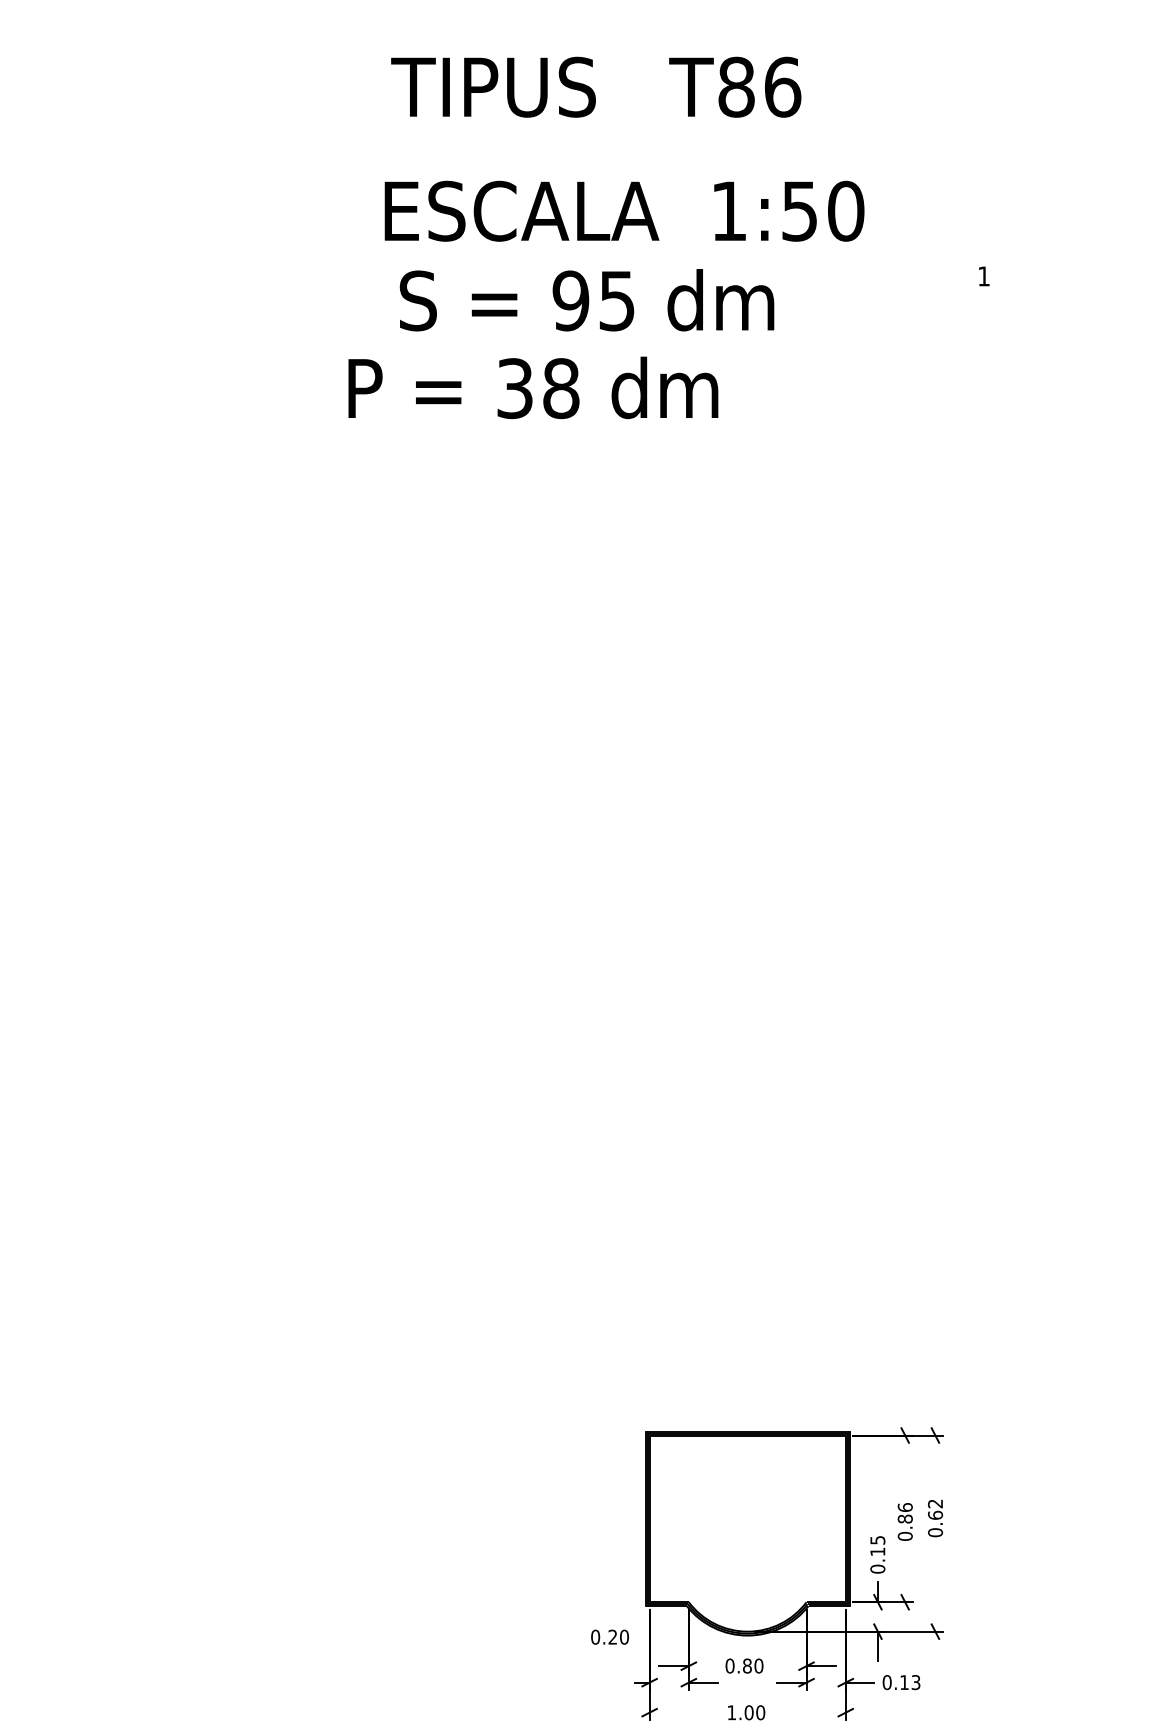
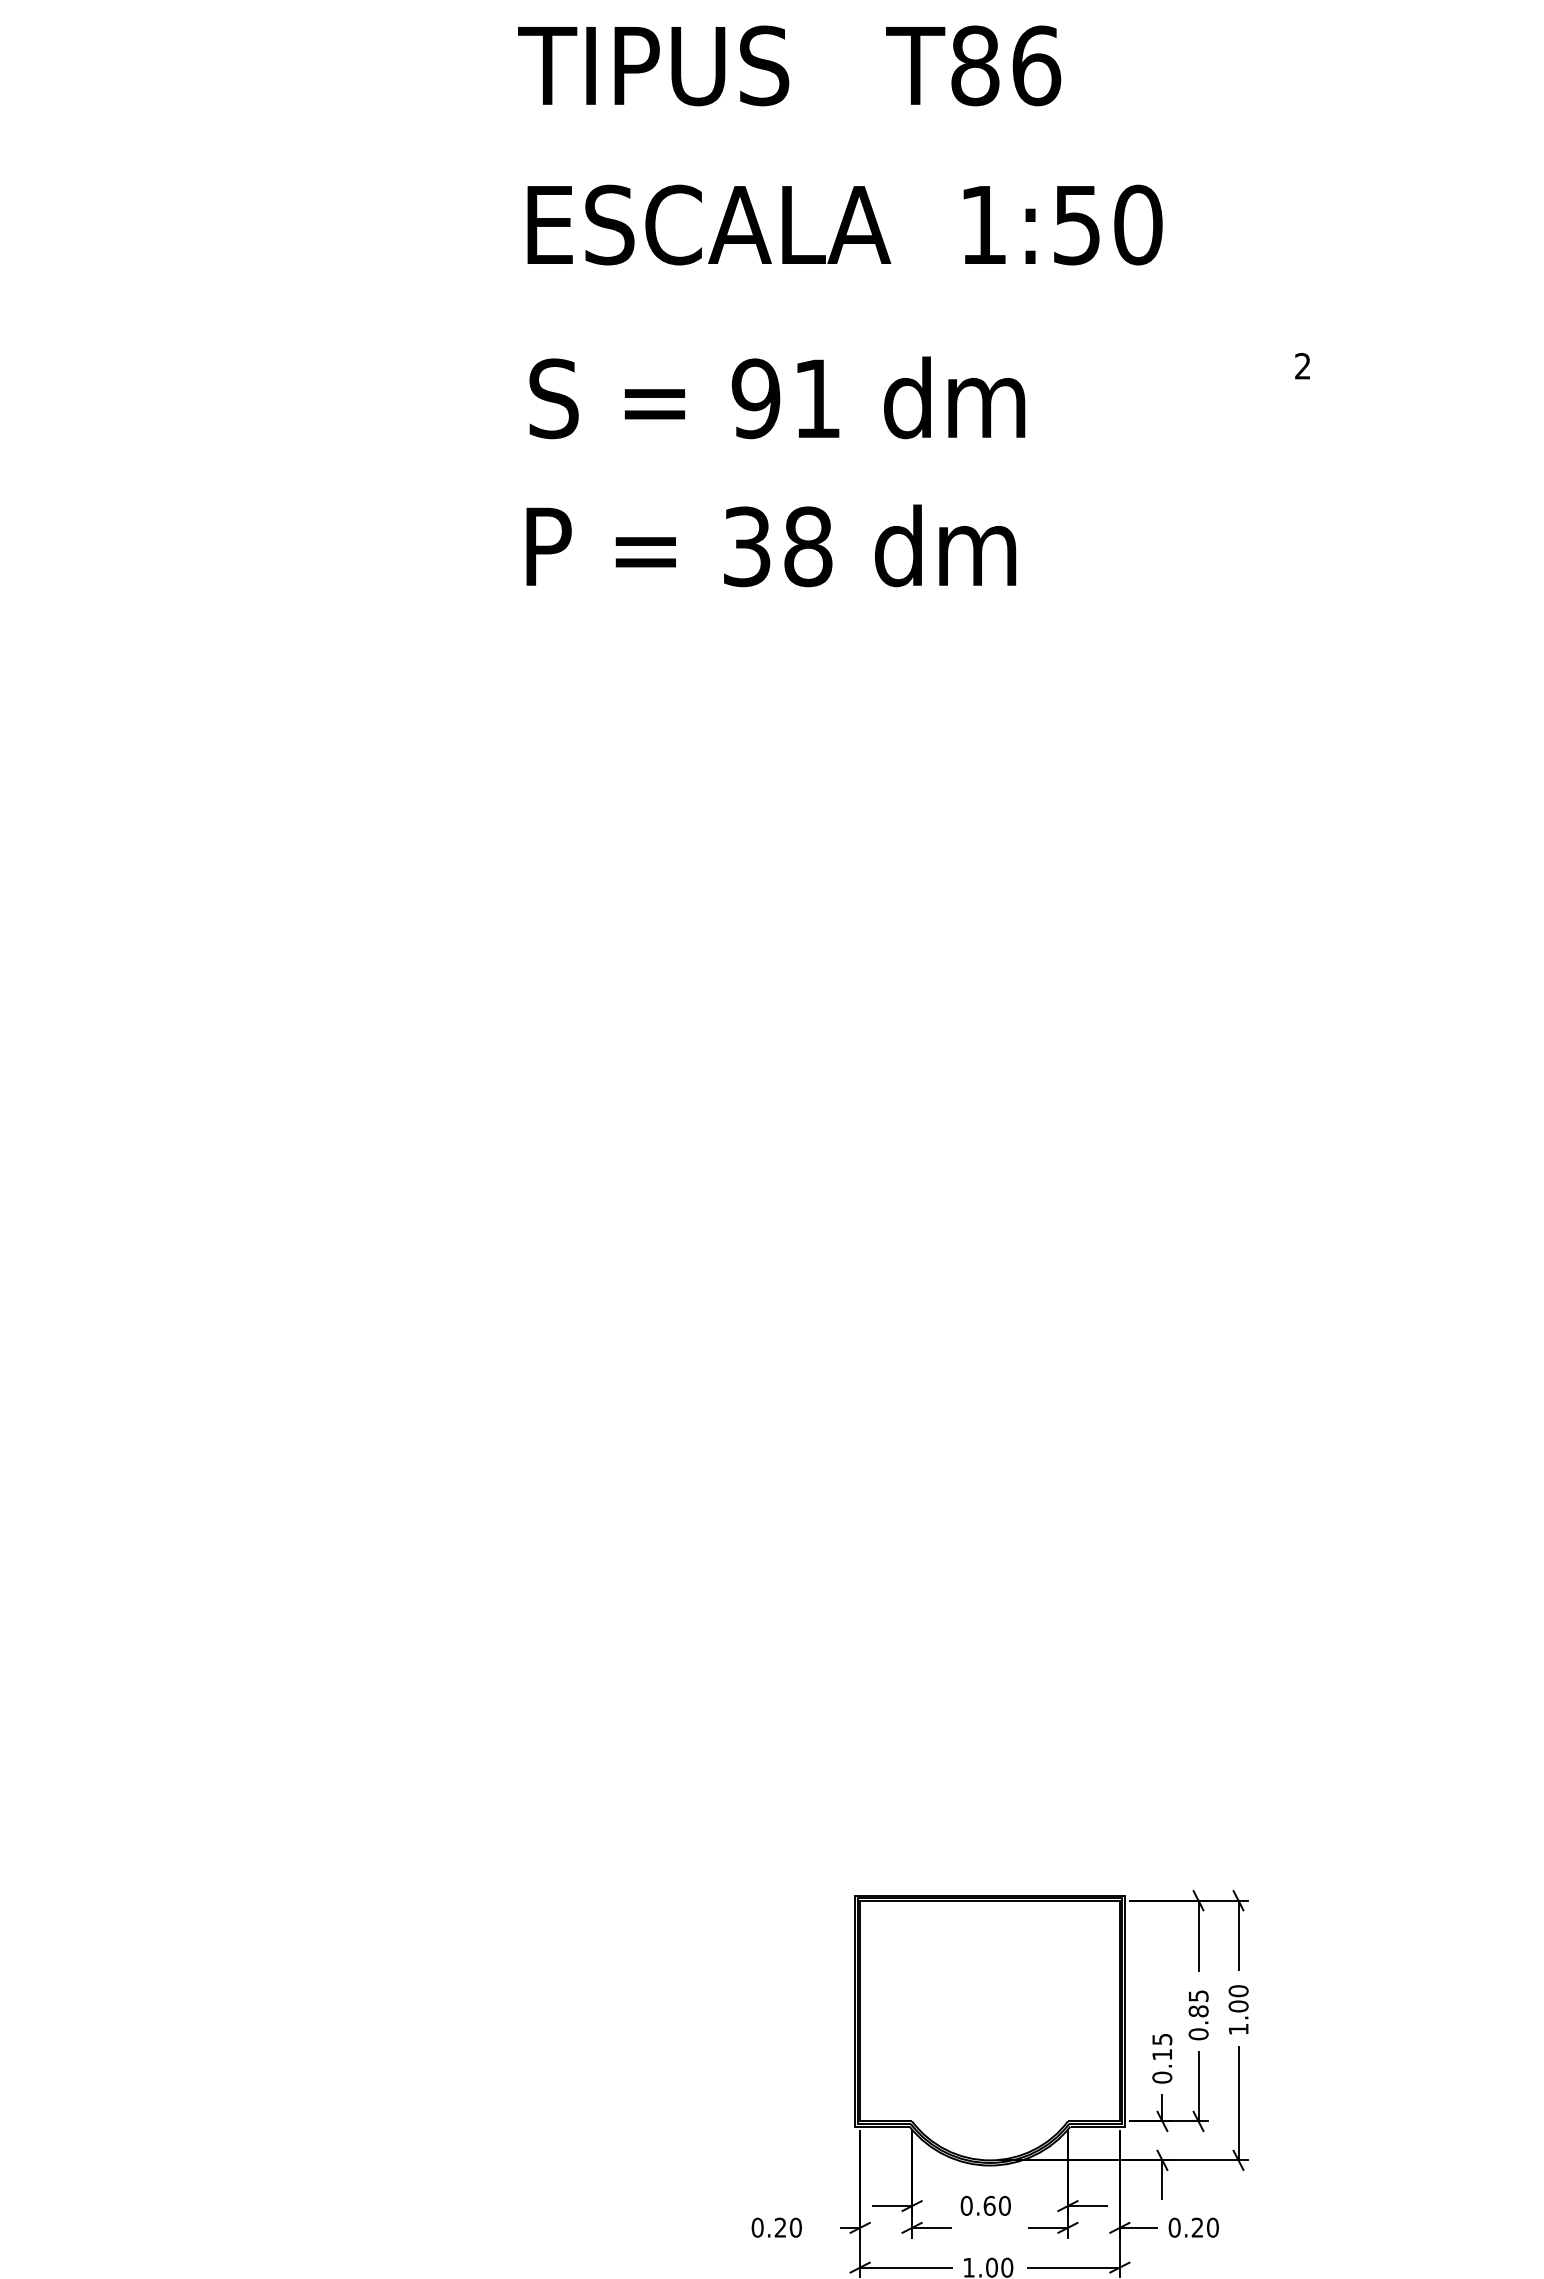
text: (596, 86) -> (789, 65), moved
text: (624, 210) -> (844, 224), moved
text: (983, 275) -> (1302, 365), 1 -> 2
text: (616, 301) -> (816, 399), 95 -> 91
text: (533, 387) -> (771, 545), moved
line: (905, 1461) -> (1198, 1935), added
line: (935, 1461) -> (1238, 1935), added
text: (905, 1507) -> (1198, 1995), 0.86 -> 0.85
text: (935, 1518) -> (1238, 2010), 0.62 -> 1.00
line: (905, 1575) -> (1198, 2086), added
line: (935, 1588) -> (1238, 2103), added
text: (609, 1637) -> (776, 2227), moved
text: (747, 1665) -> (989, 2205), 0.80 -> 0.60
text: (909, 1682) -> (1204, 2227), 0.13 -> 0.20
line: (683, 1712) -> (905, 2267), added
line: (810, 1712) -> (1073, 2267), added

